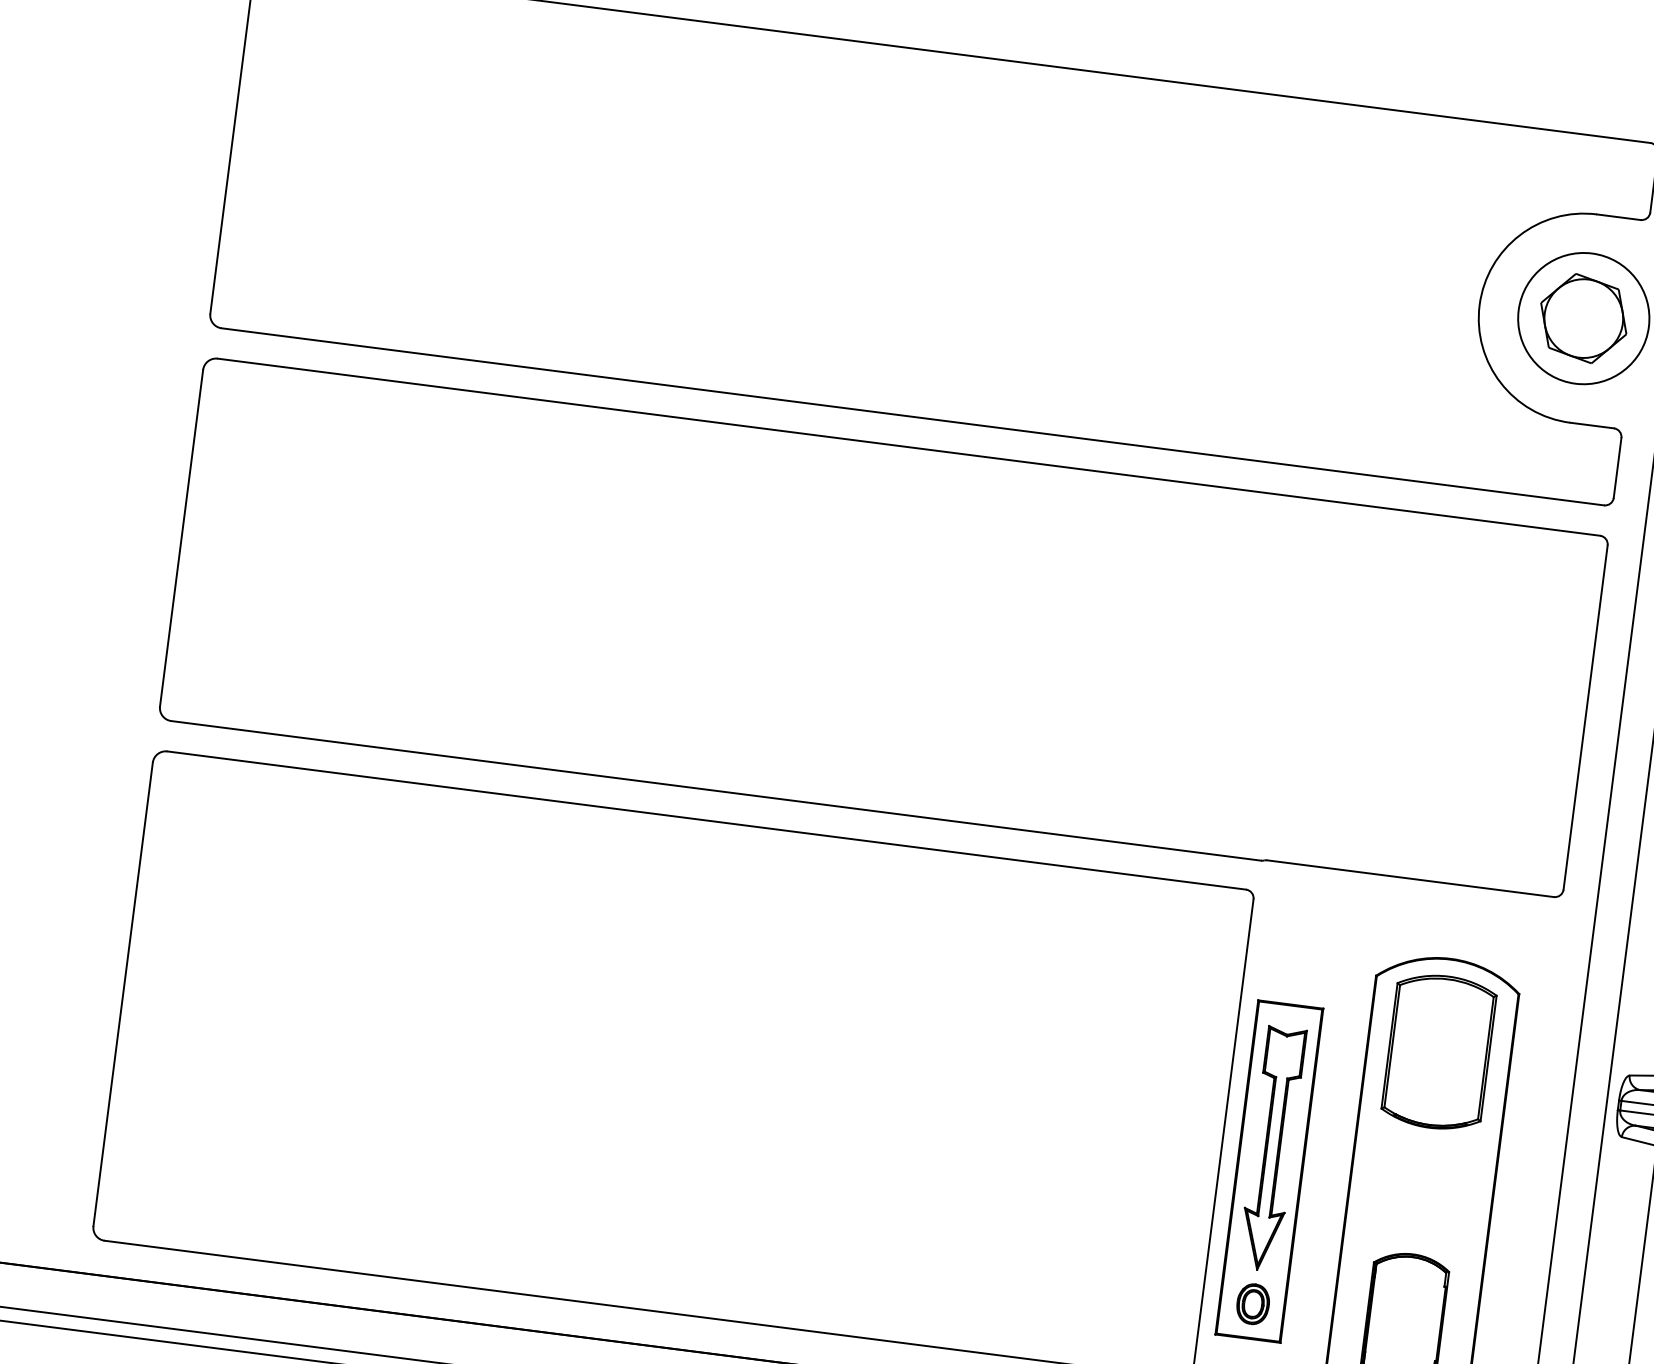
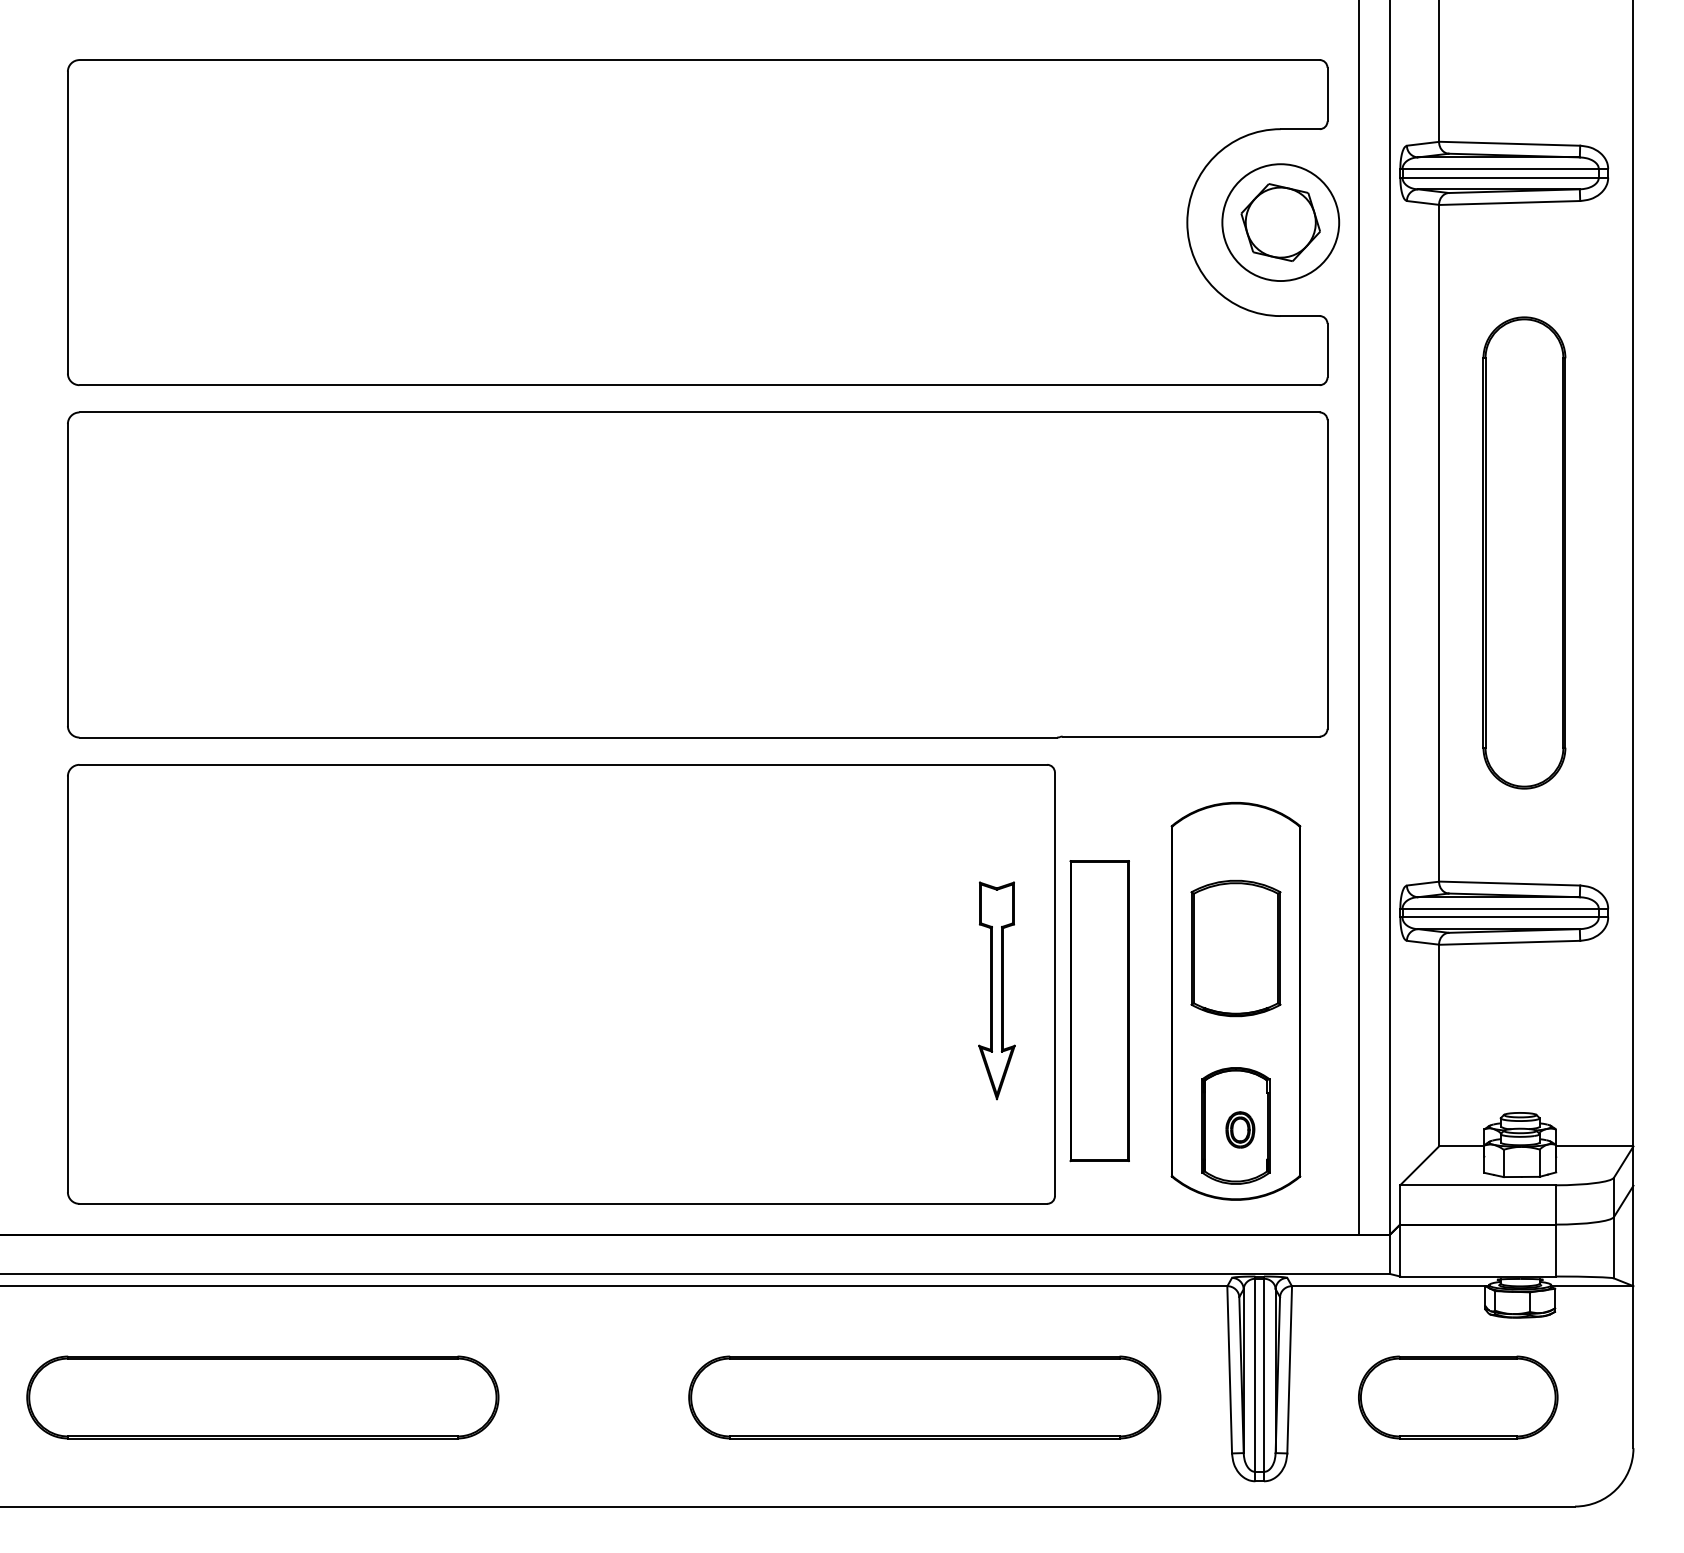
part: (1438, 1052) -> (1235, 948), moved
part: (1272, 1148) -> (996, 990), moved
part: (1253, 1303) -> (1240, 1129), moved

